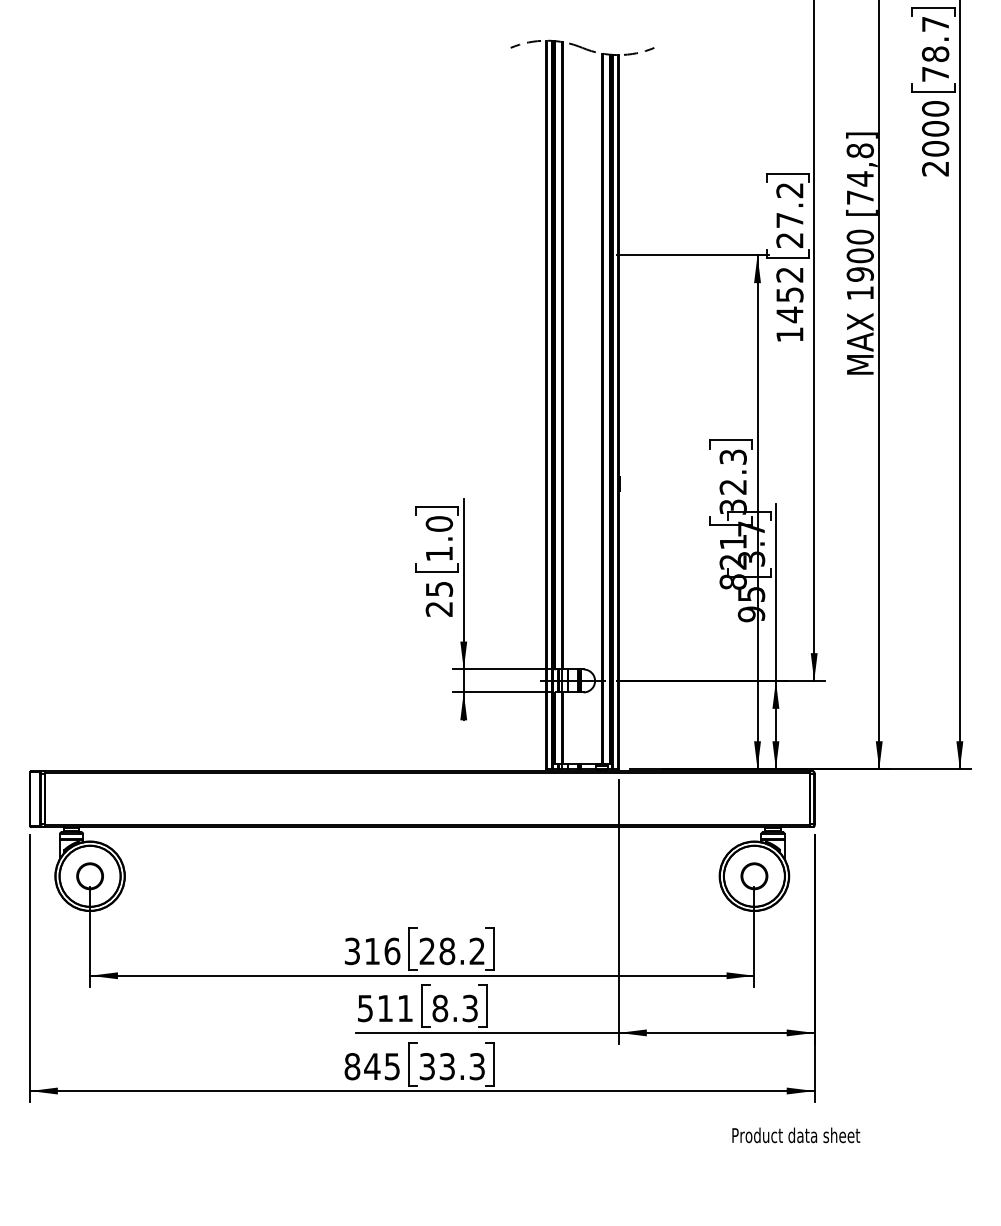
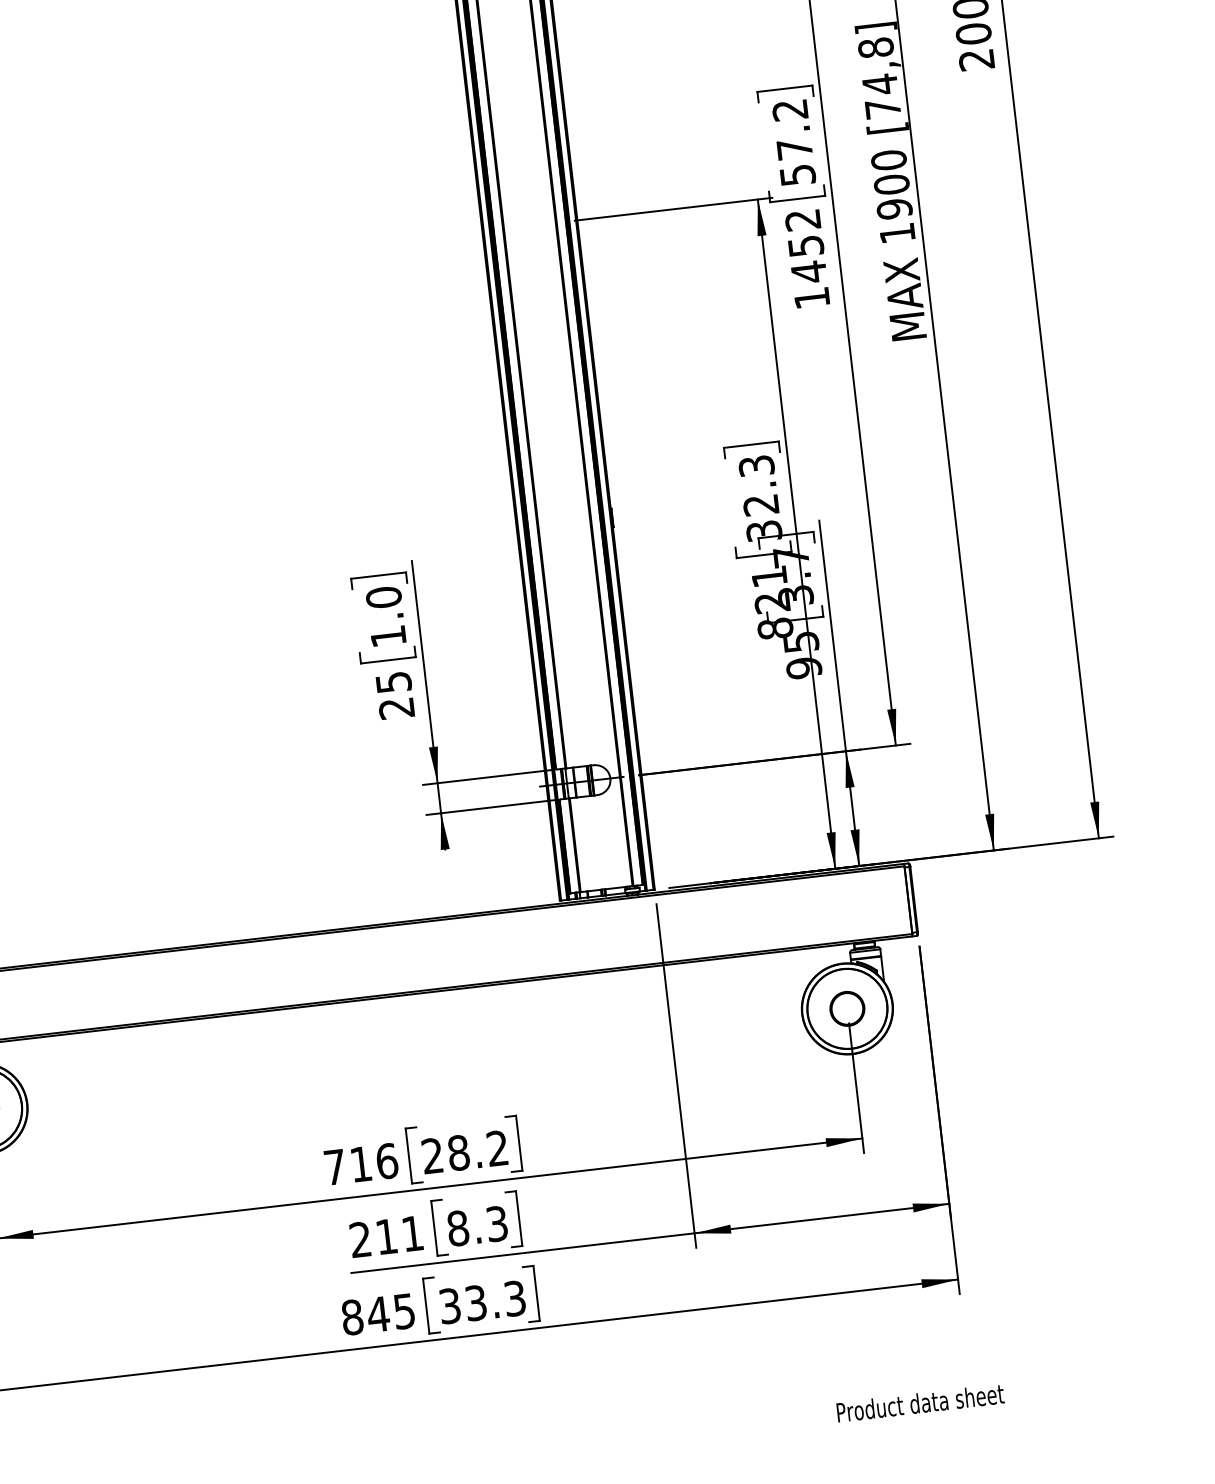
text: (789, 240) -> (797, 175), 27.2 -> 57.2
text: (351, 951) -> (333, 1167), 316 -> 716
text: (364, 1008) -> (359, 1239), 511 -> 211
text: (796, 1135) -> (920, 1403), moved

